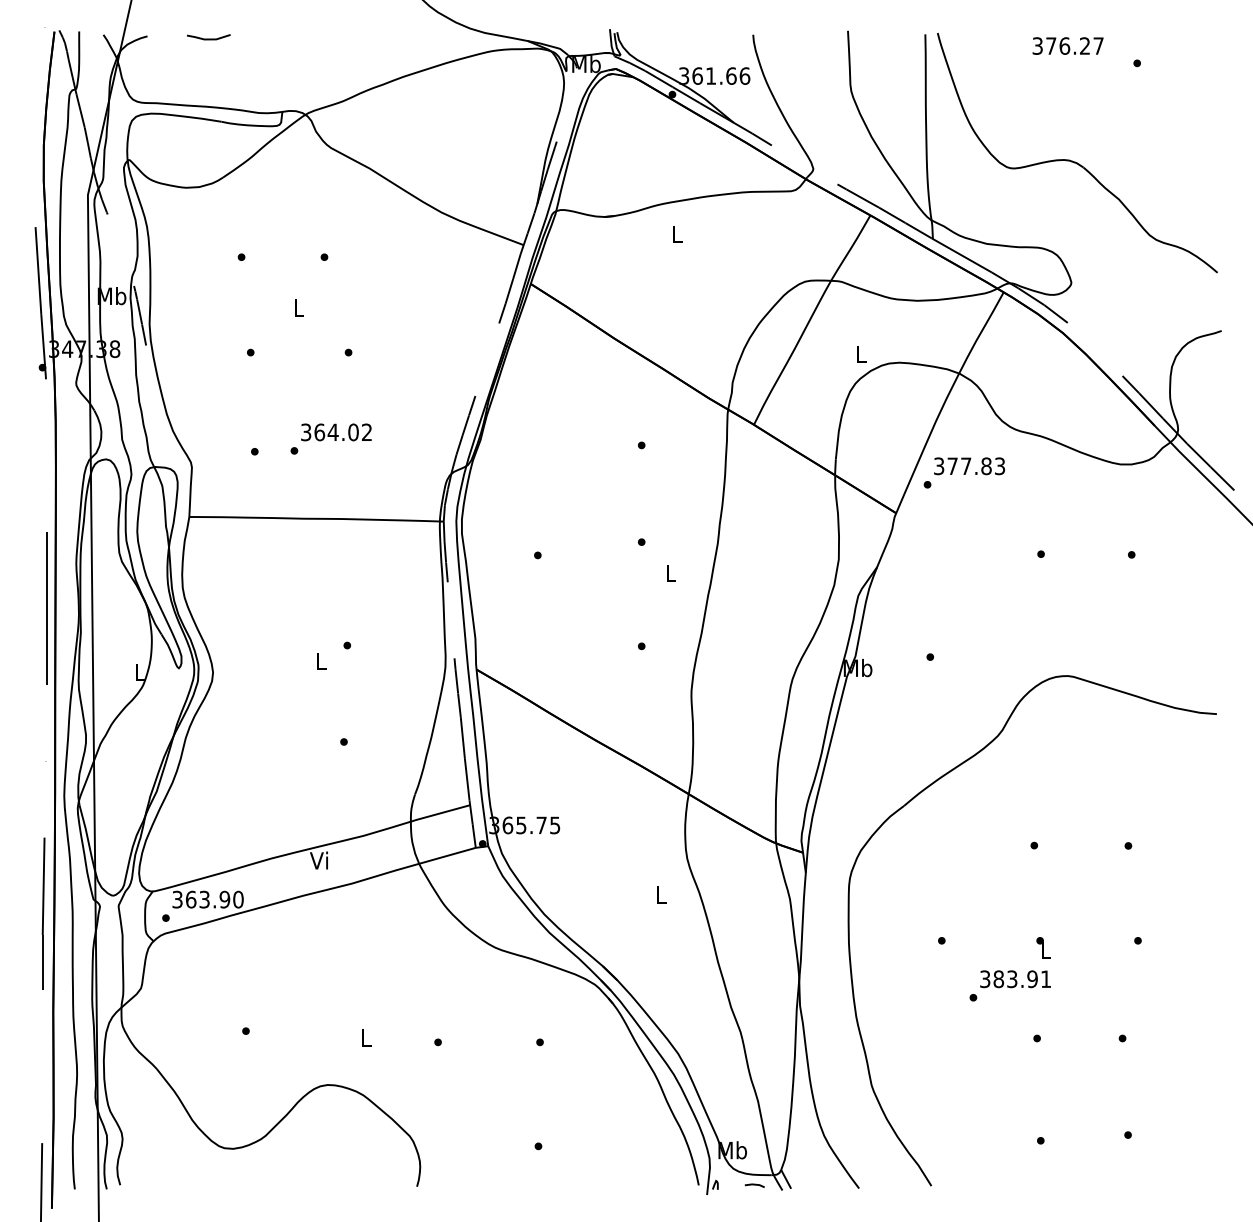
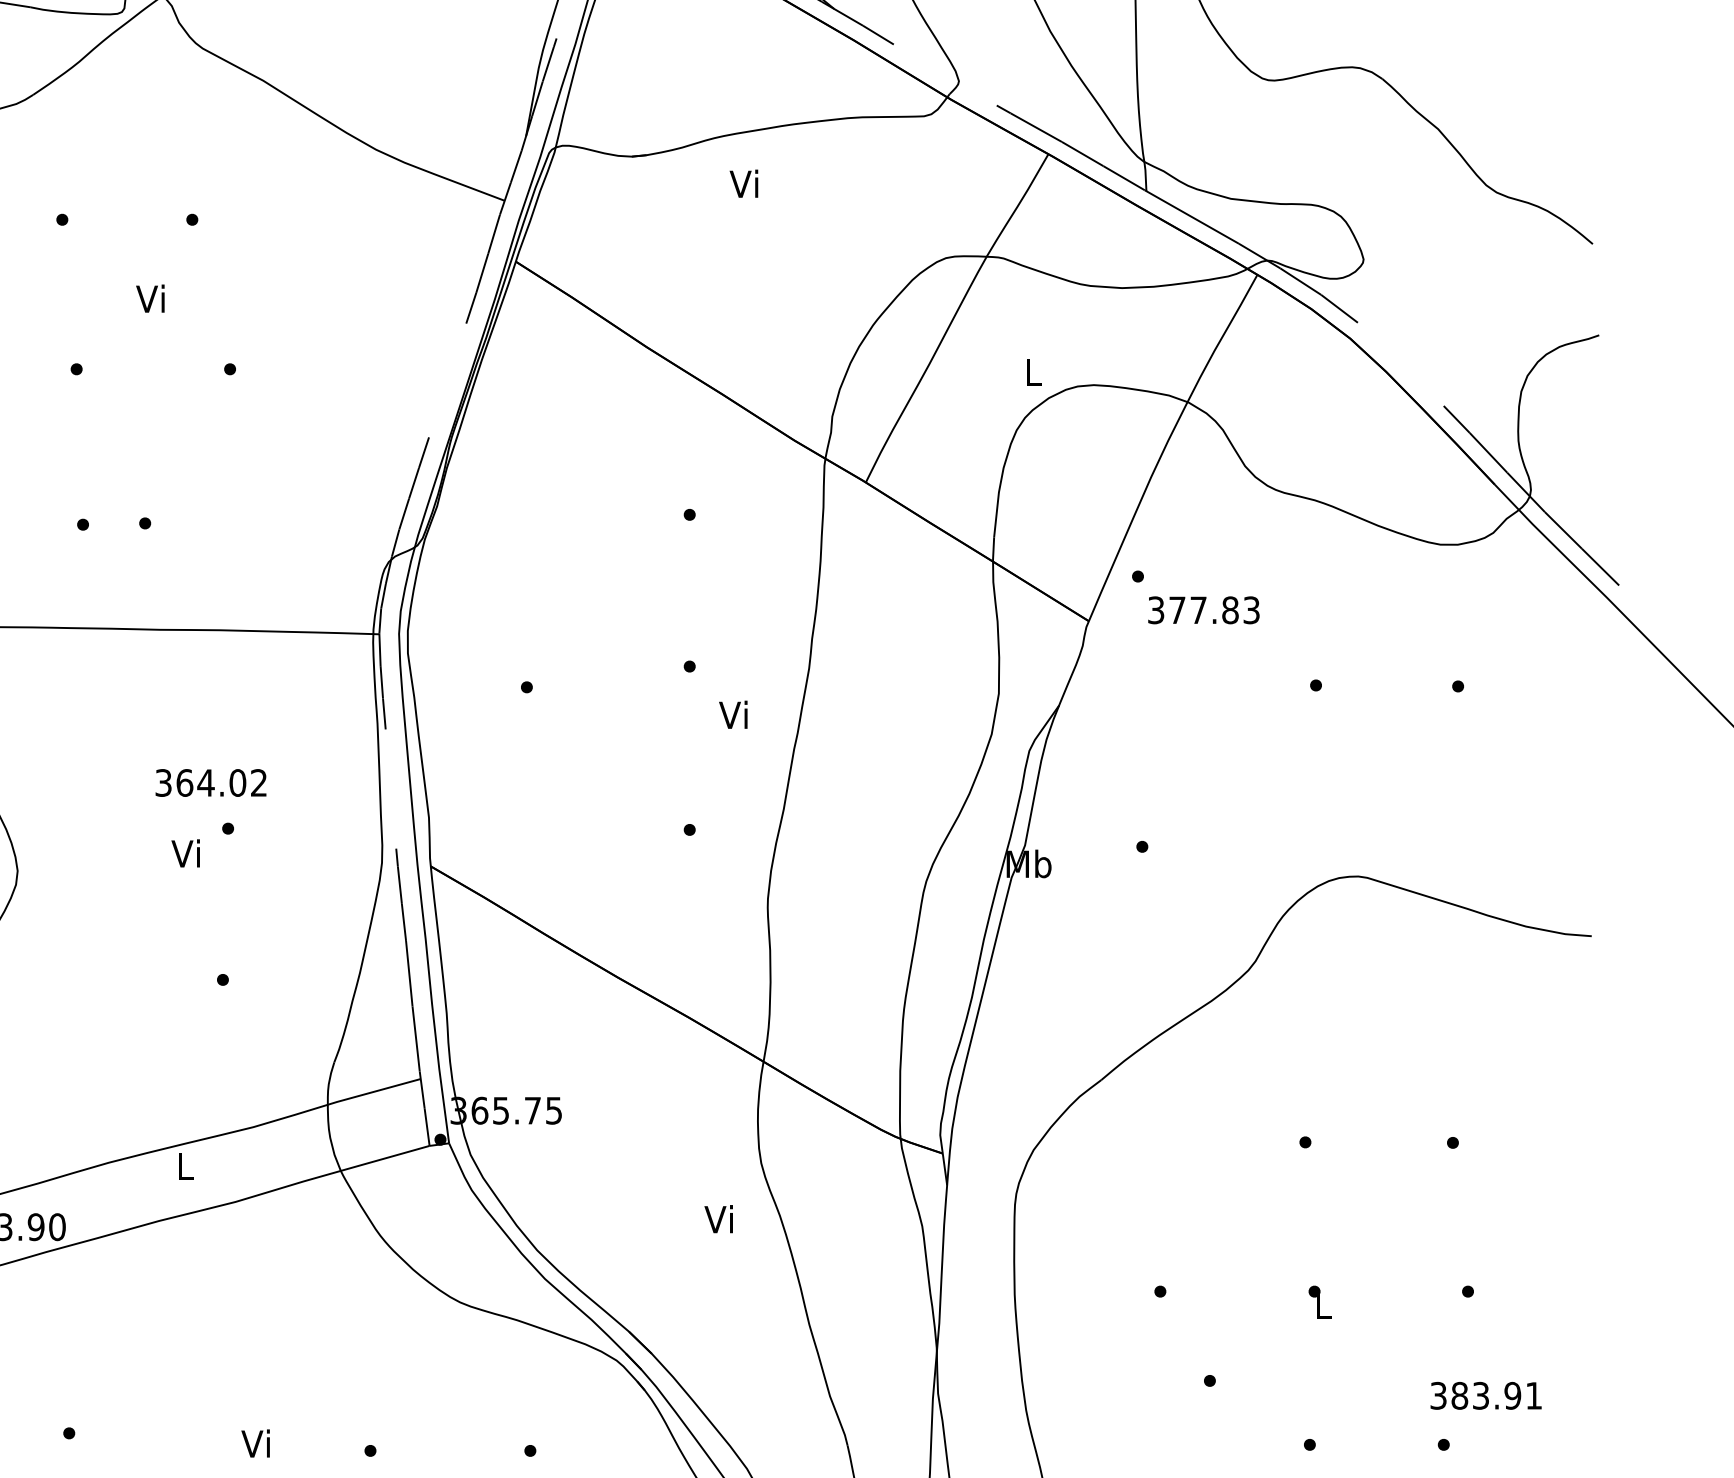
text: (676, 234) -> (744, 184), L -> Vi
text: (297, 307) -> (150, 298), L -> Vi
text: (336, 432) -> (211, 783), moved
text: (969, 466) -> (1203, 610), moved
text: (669, 572) -> (733, 714), L -> Vi
text: (320, 661) -> (186, 853), L -> Vi
text: (318, 860) -> (182, 1165), Vi -> L
text: (660, 894) -> (719, 1219), L -> Vi
text: (1015, 979) -> (1486, 1396), moved
text: (364, 1037) -> (255, 1443), L -> Vi

